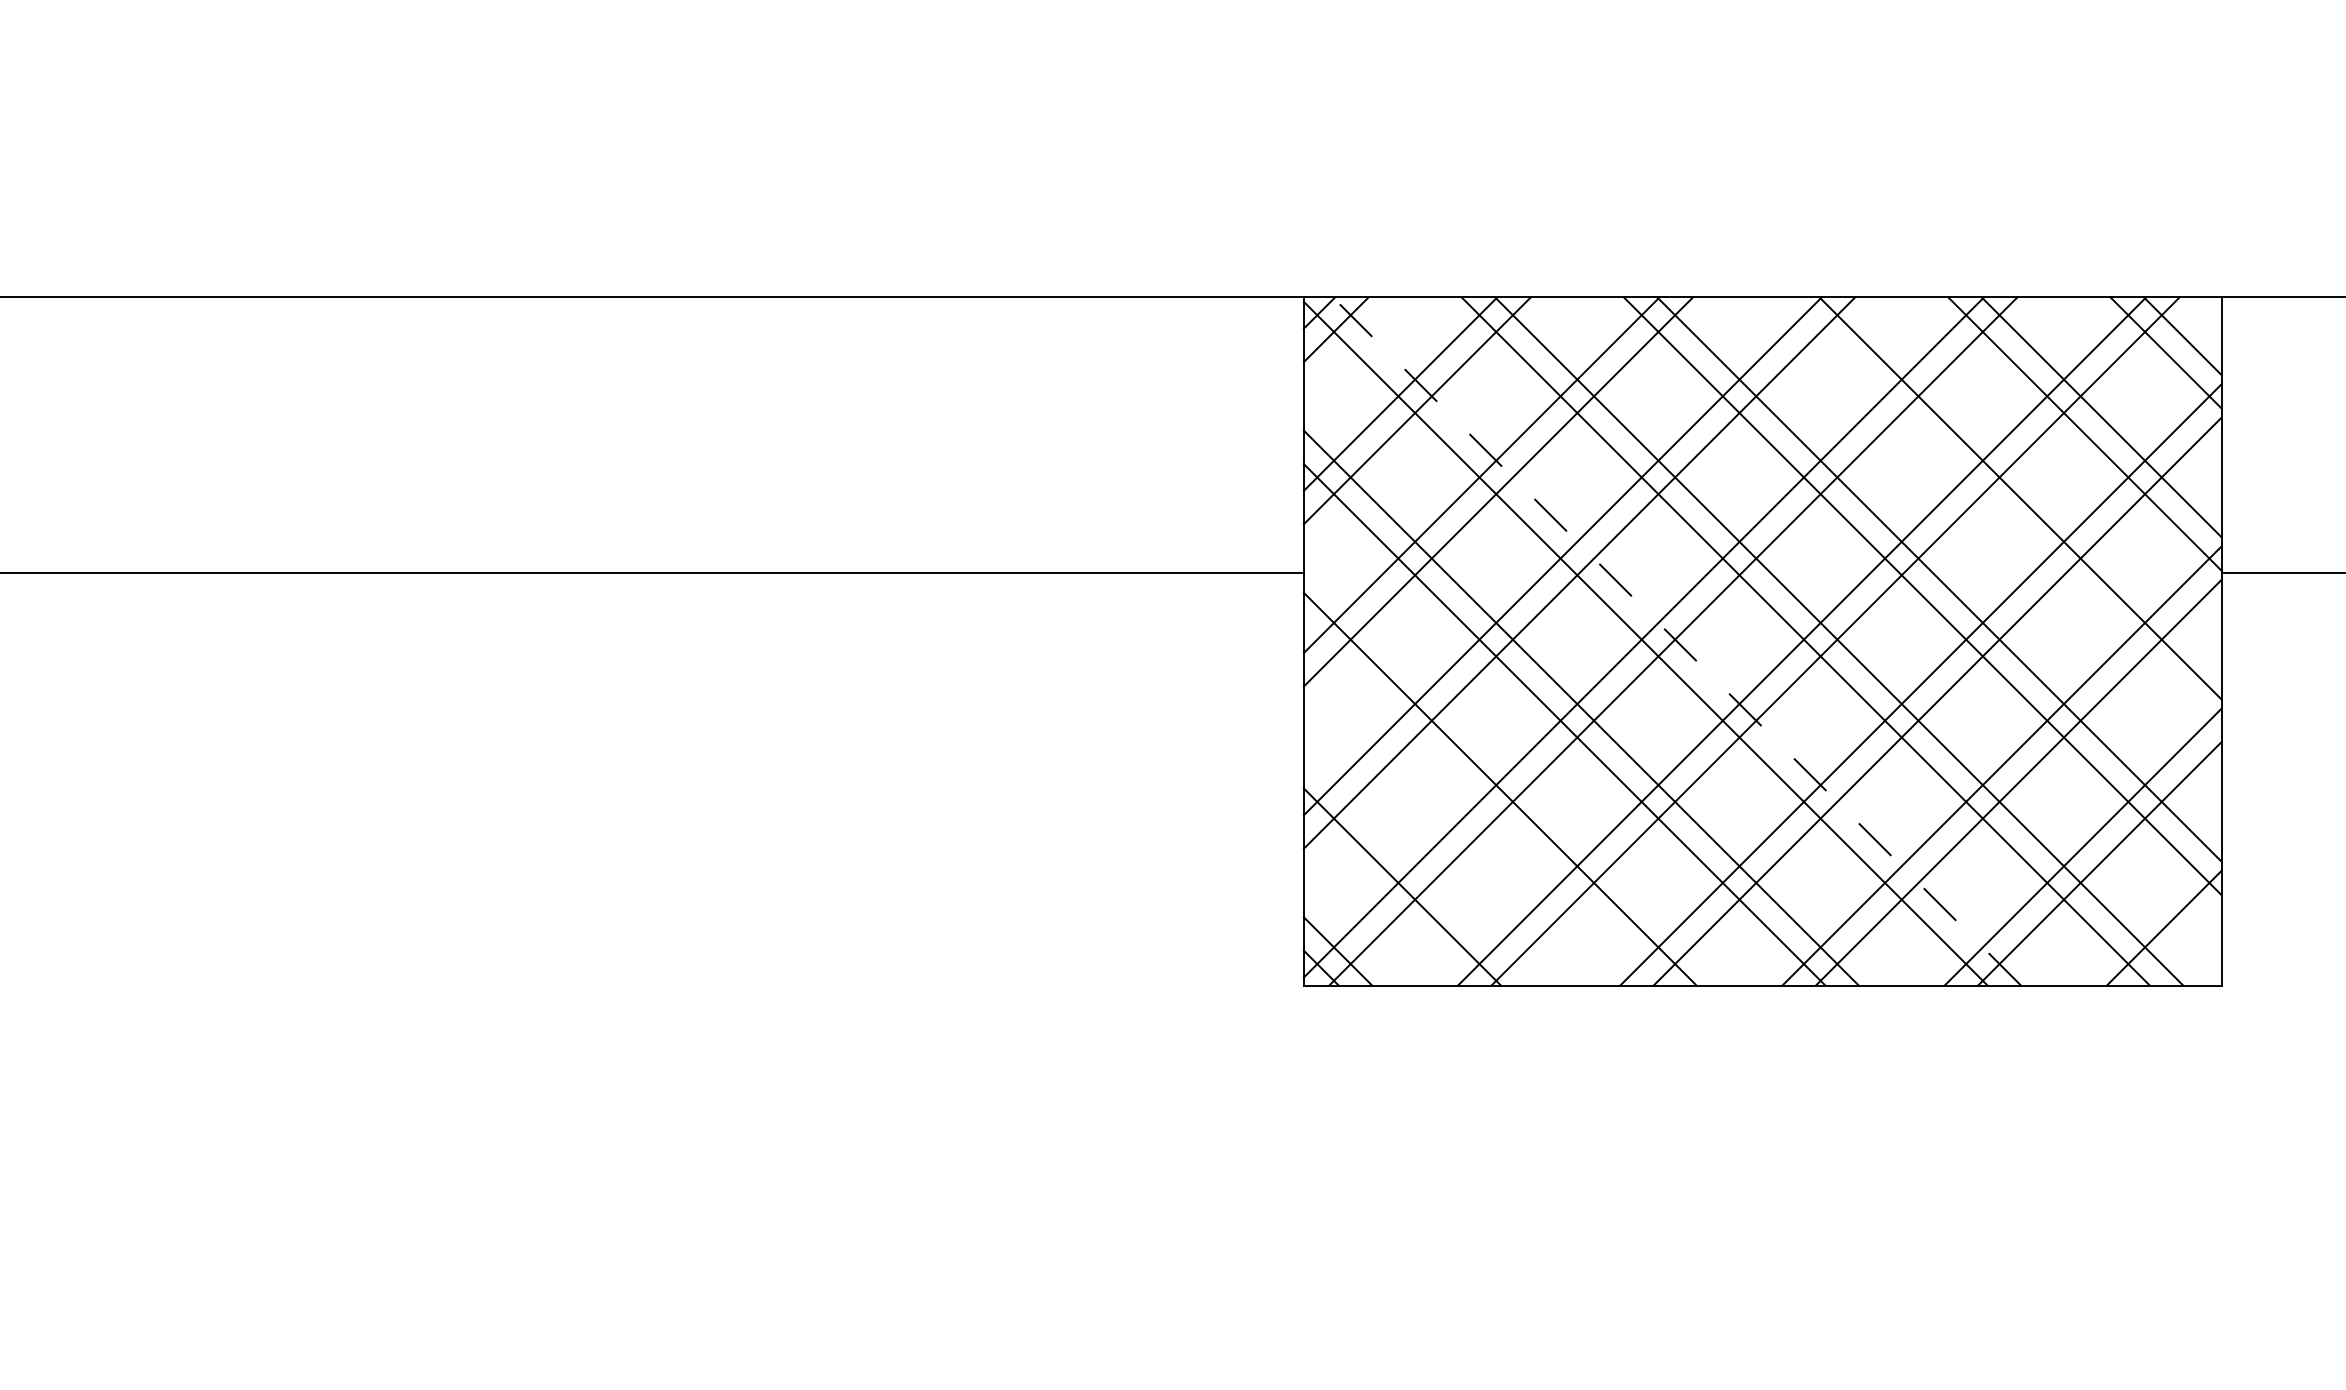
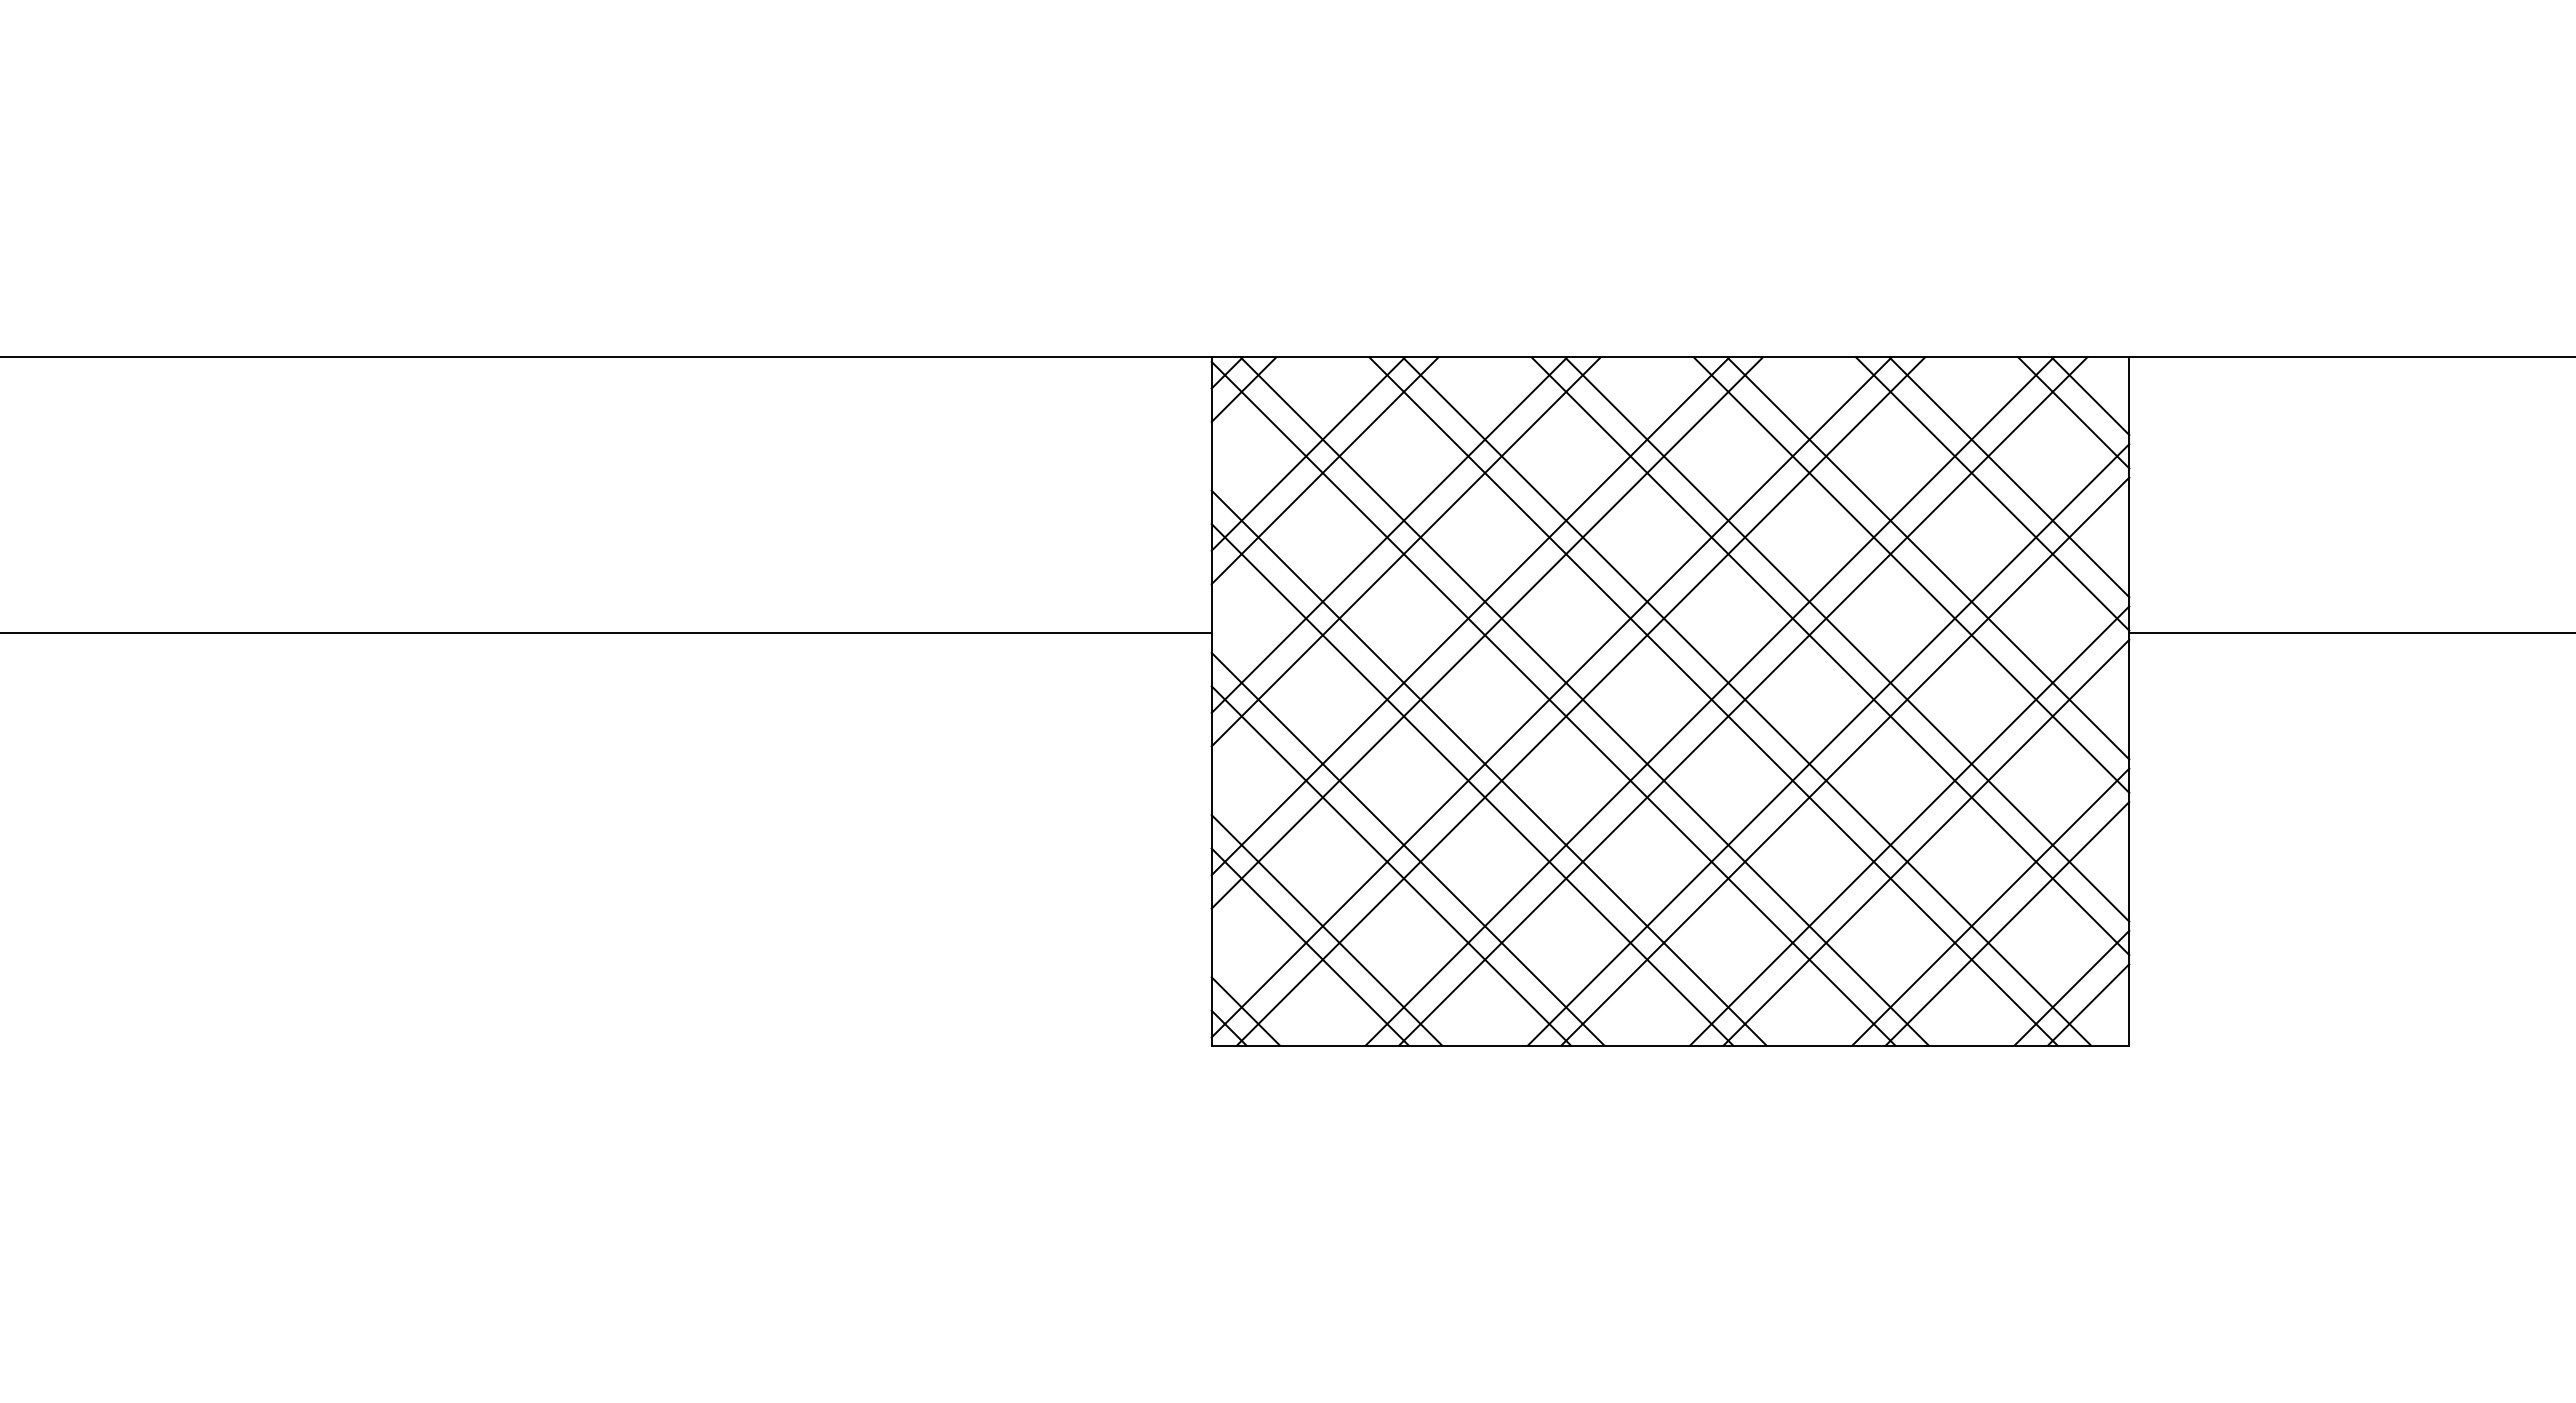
line: (2003, 514) -> (1911, 574), added
line: (1676, 641) -> (1584, 701), dashed -> solid
line: (1482, 805) -> (1390, 865), added
line: (1418, 870) -> (1326, 930), added
line: (2180, 944) -> (2088, 1004), added

